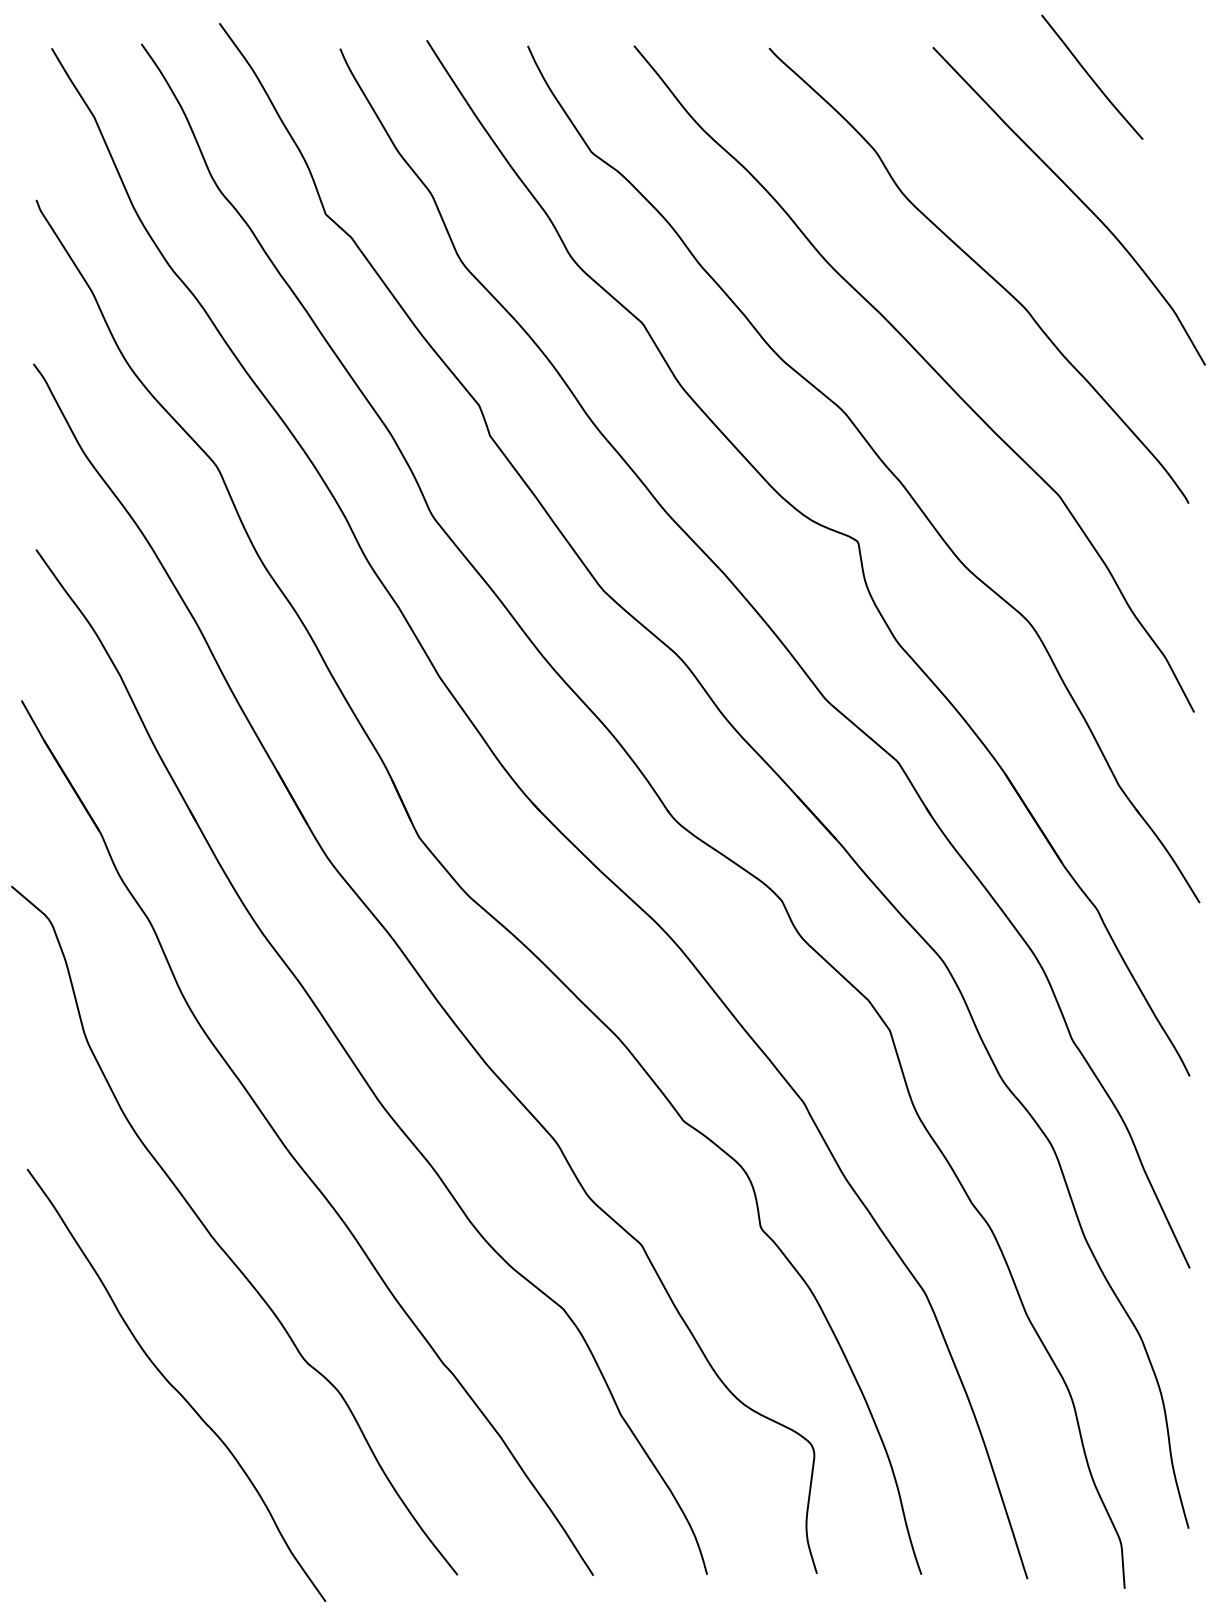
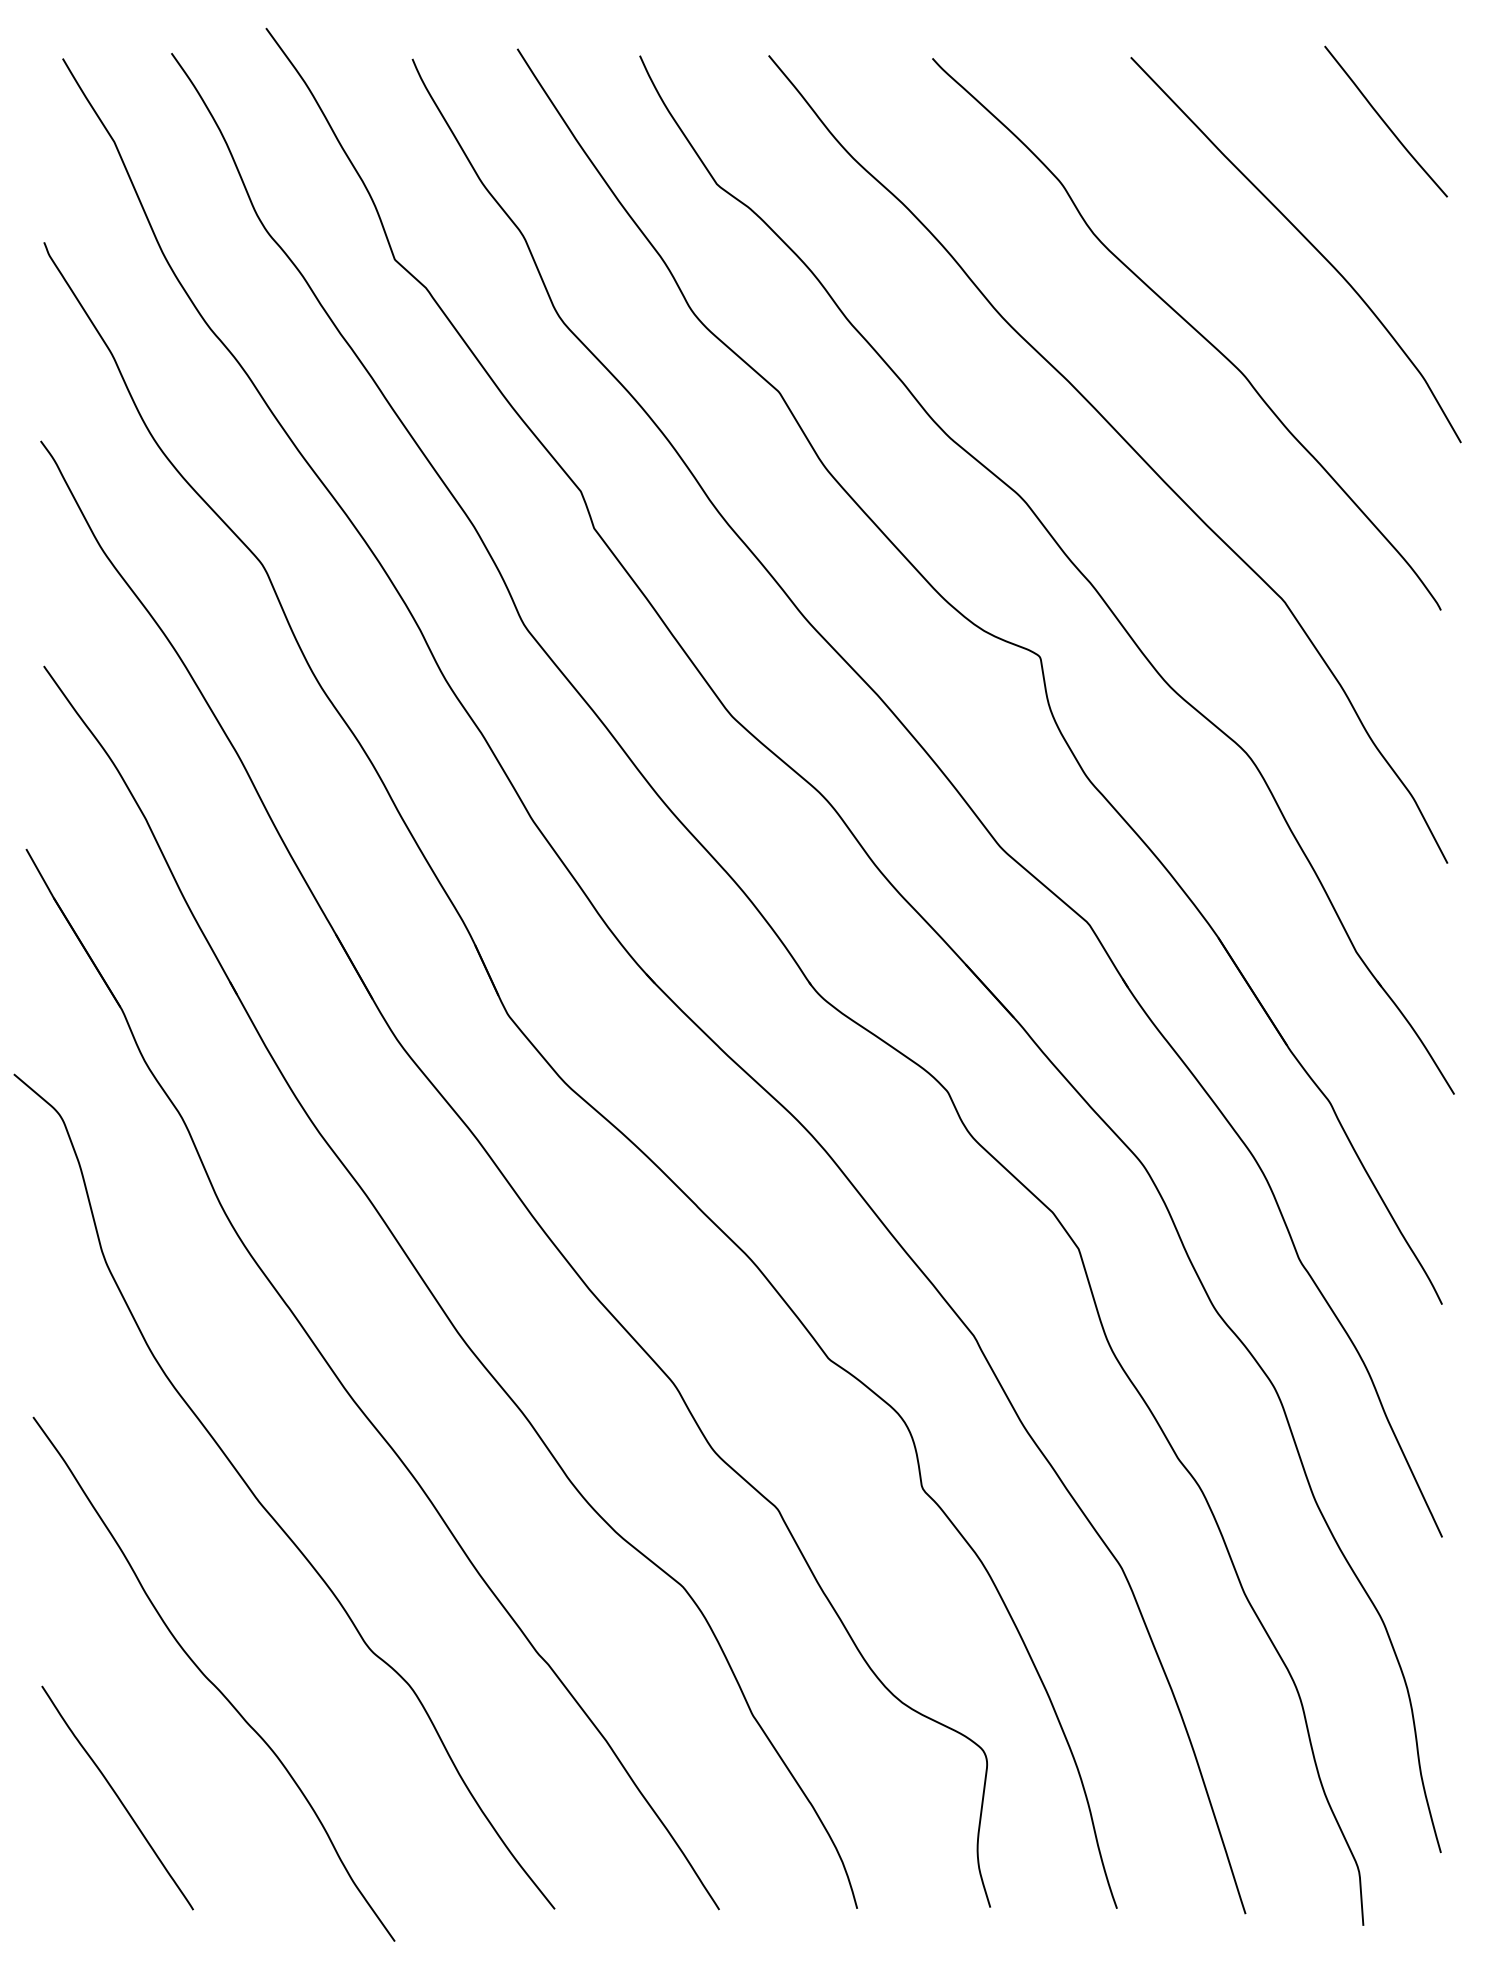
curve: (1091, 77) -> (1385, 121), moved
curve: (96, 1482) -> (117, 1797), added

